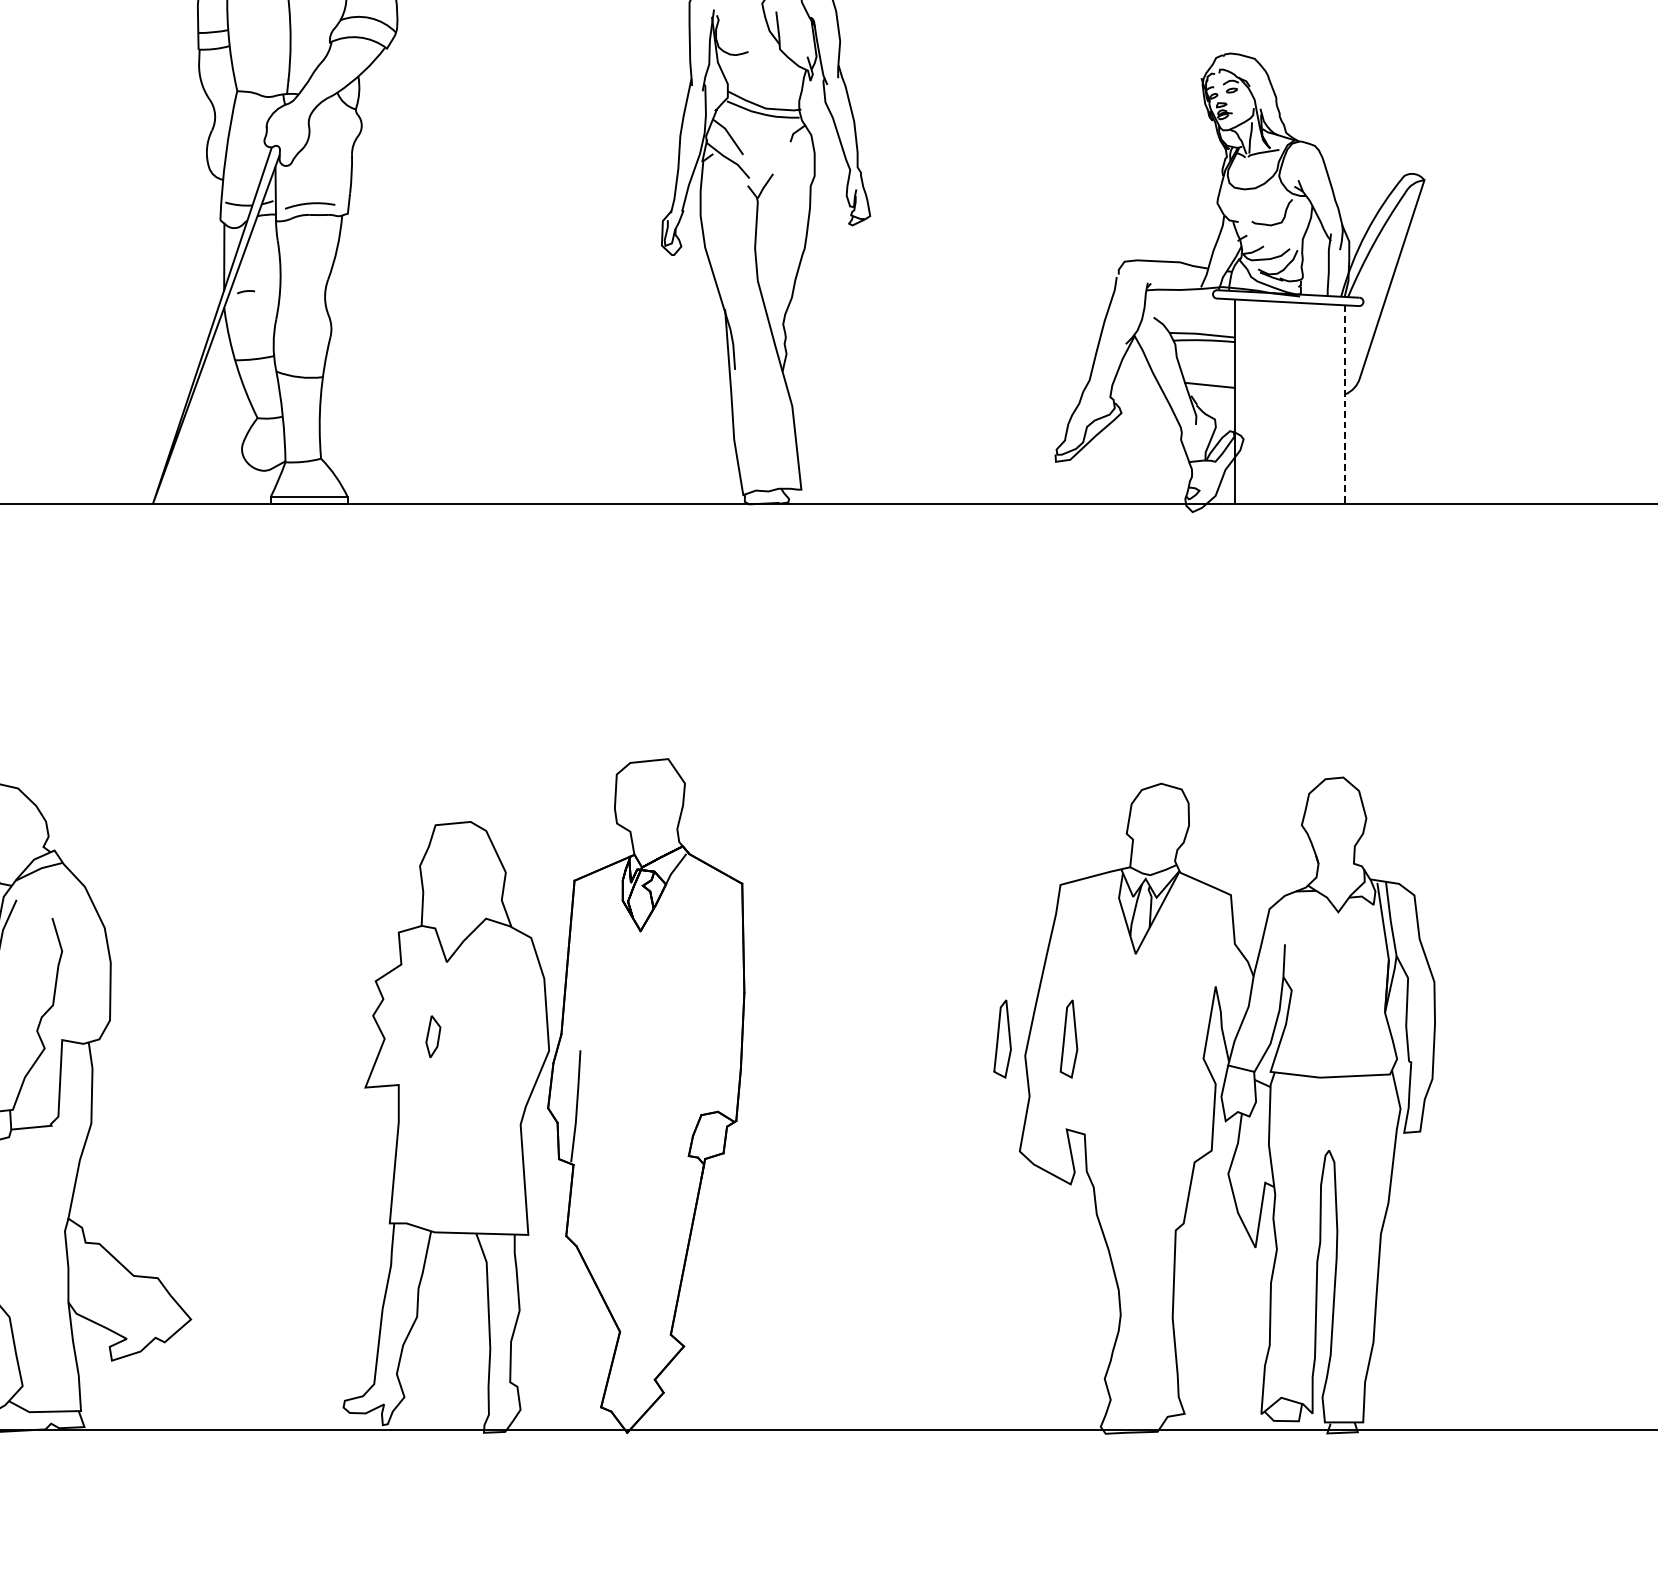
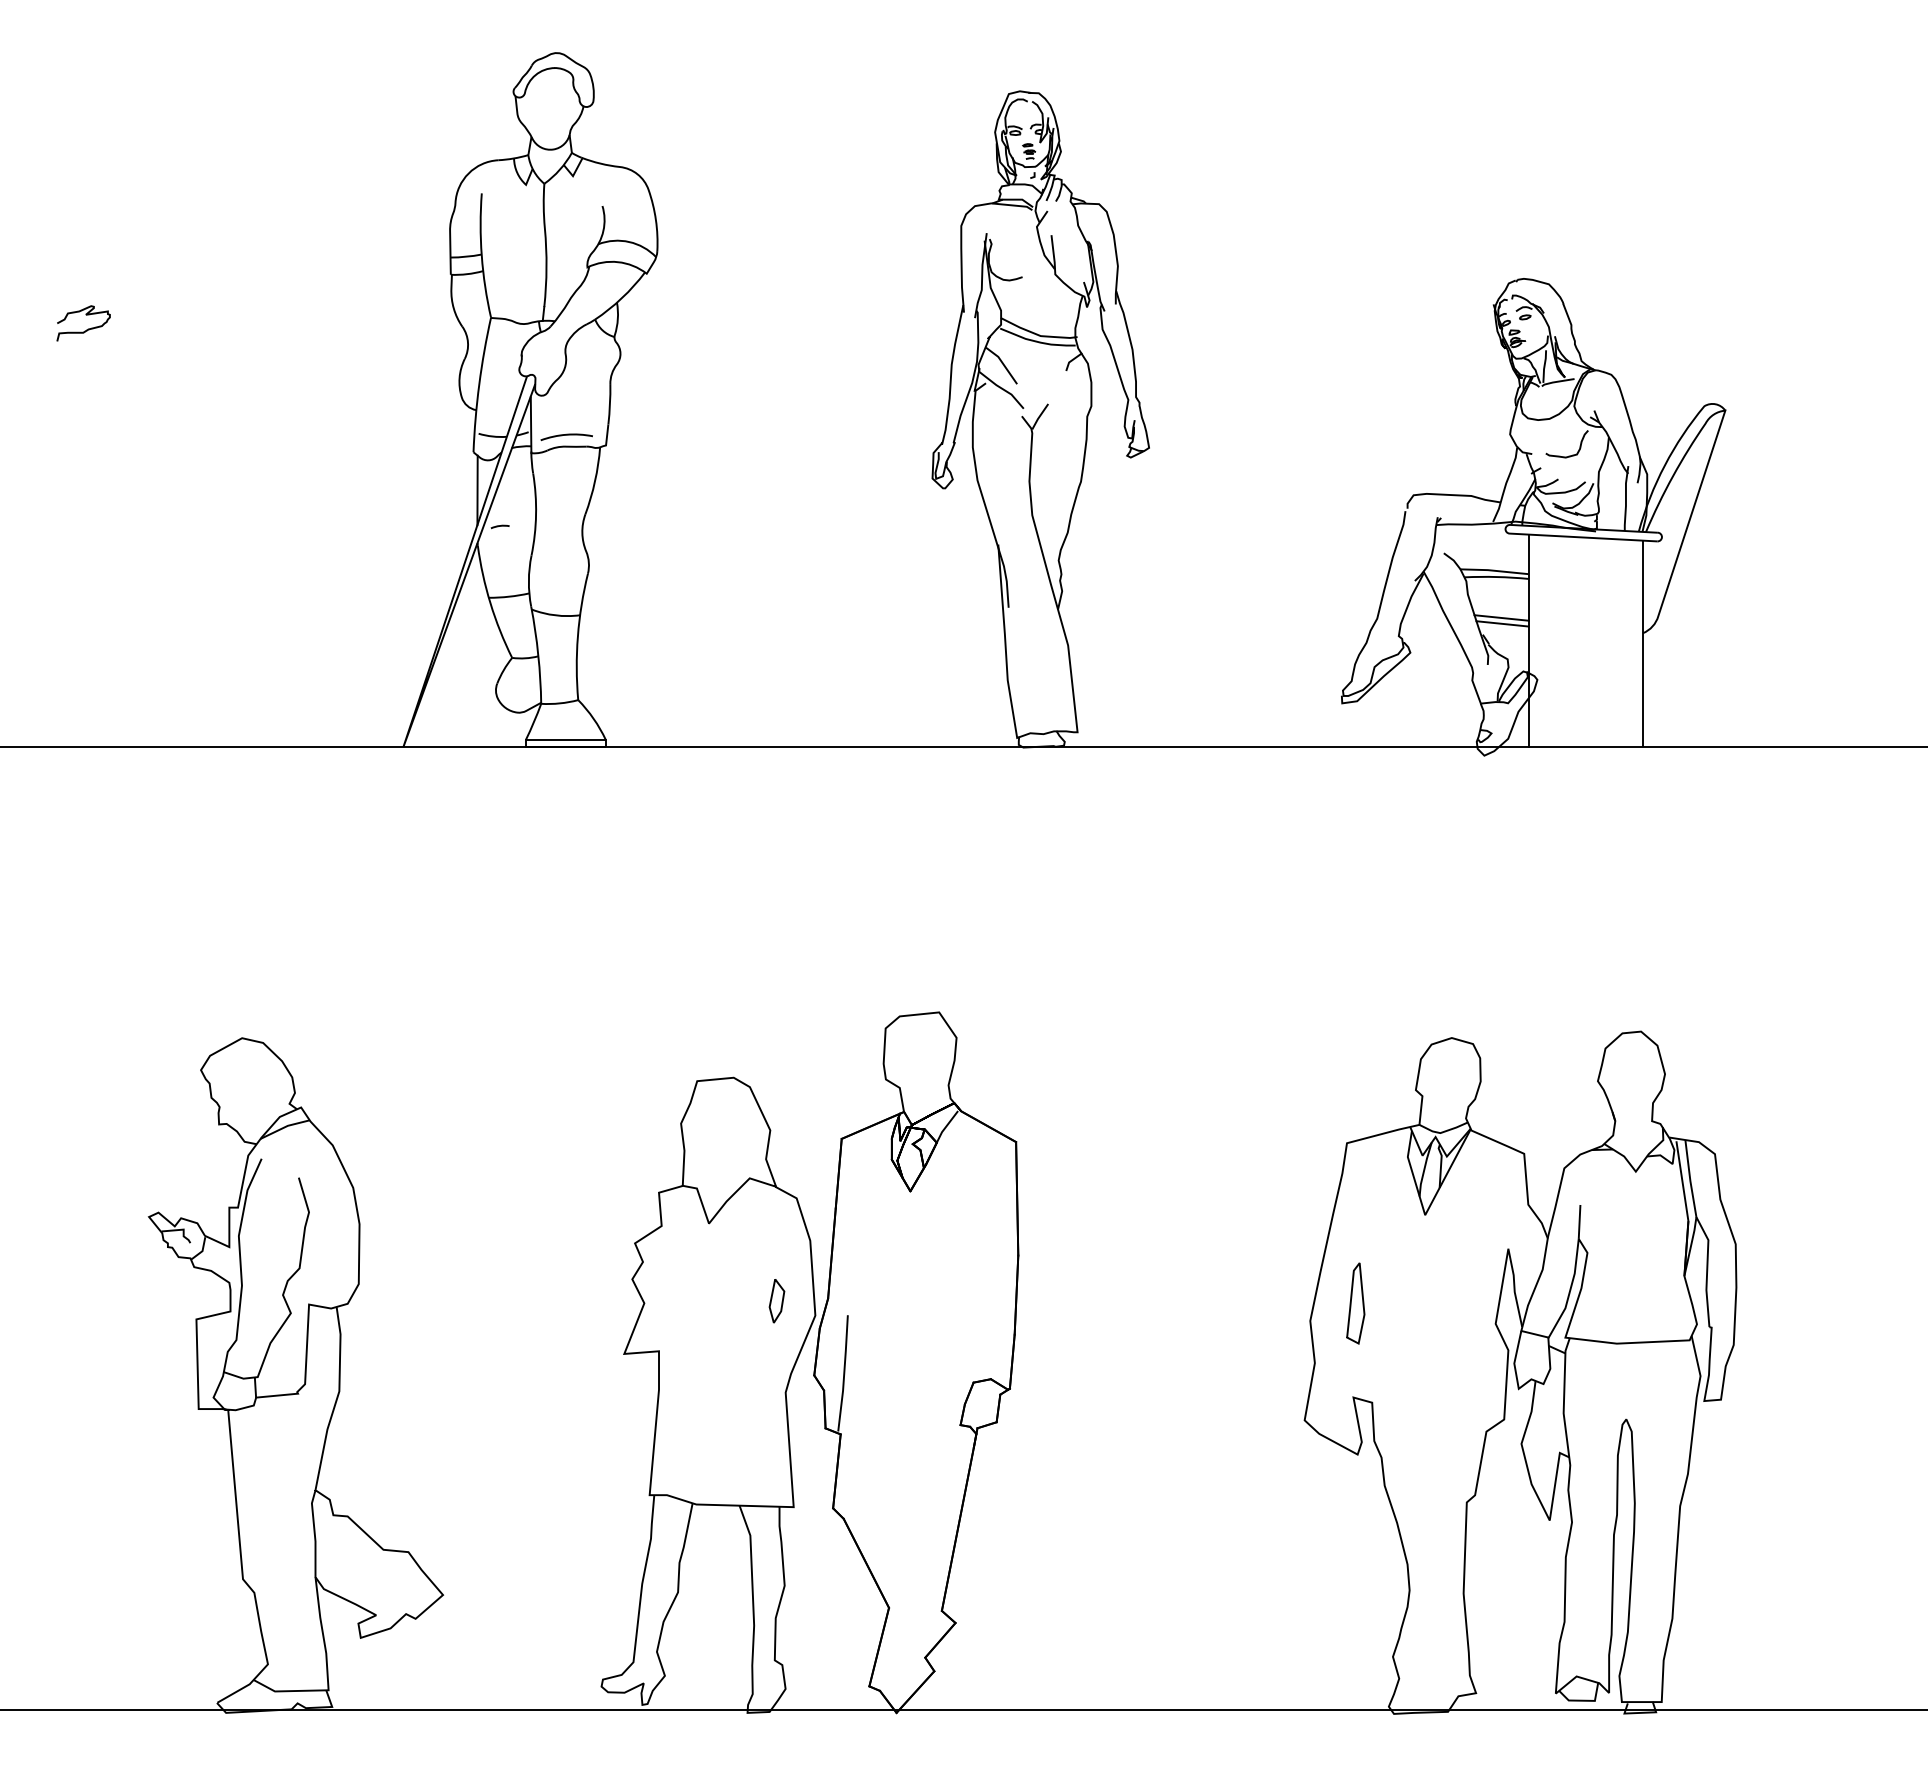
line: (1209, 379) -> (1501, 617), added
line: (1344, 405) -> (1642, 644), dashed -> solid
part: (432, 1037) -> (776, 1301), moved
curve: (998, 1039) -> (1282, 1303), removed

